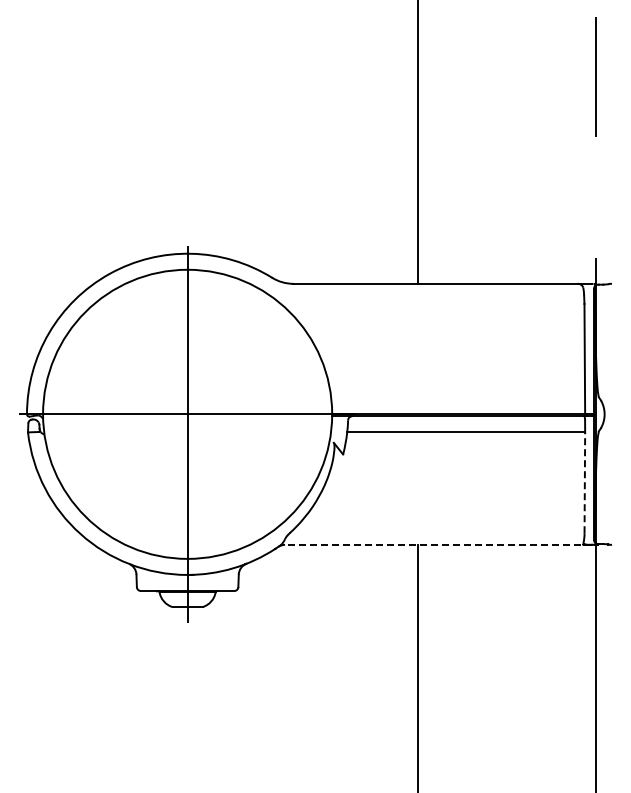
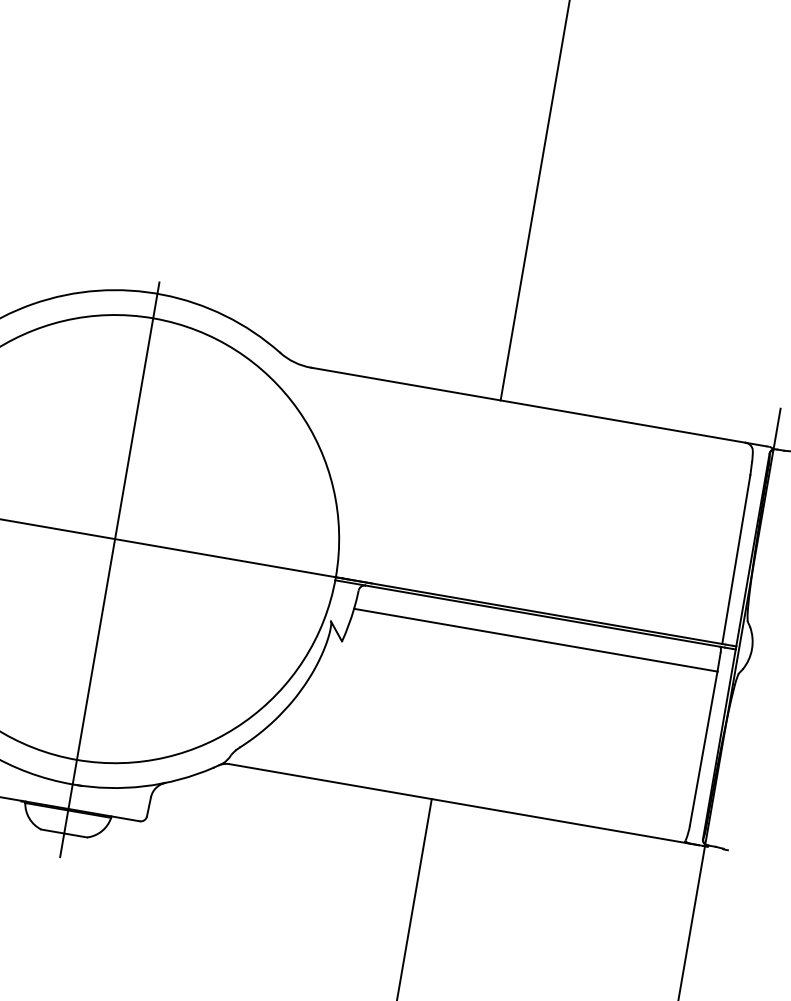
line: (584, 482) -> (703, 747), dashed -> solid
line: (438, 544) -> (463, 804), dashed -> solid

